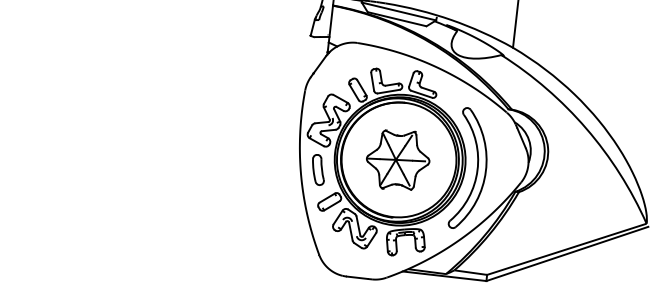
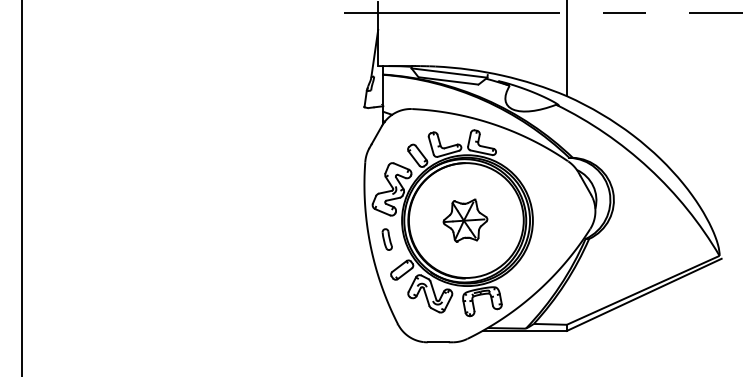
part: (398, 159) -> (465, 220), size x0.7
part: (317, 169) -> (386, 239), size x0.7
part: (470, 169) -> (538, 221), removed

